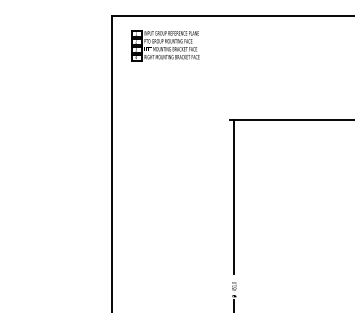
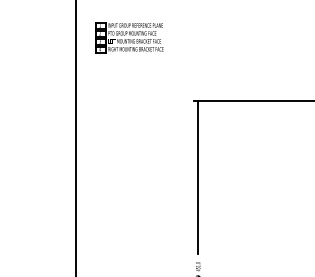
part: (165, 45) -> (129, 37), moved

